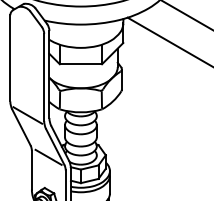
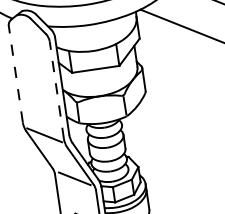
line: (10, 57) -> (15, 73), solid -> dashed
line: (44, 77) -> (57, 90), solid -> dashed

